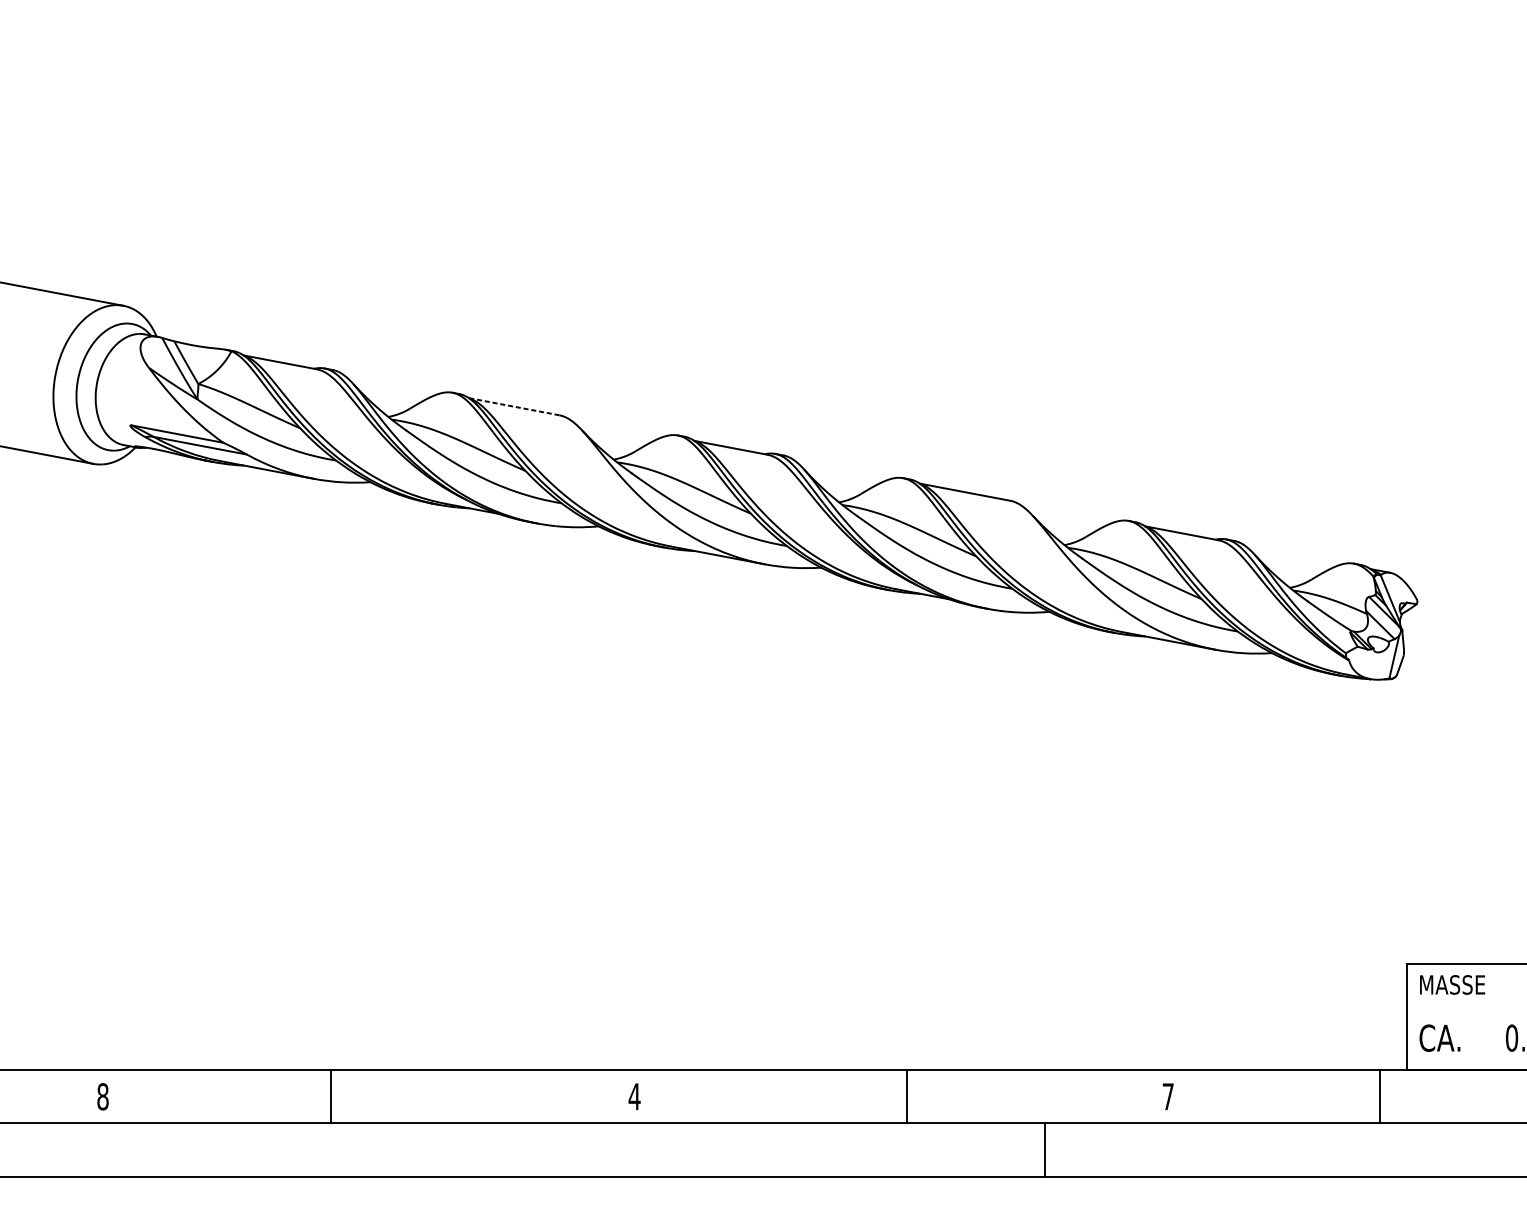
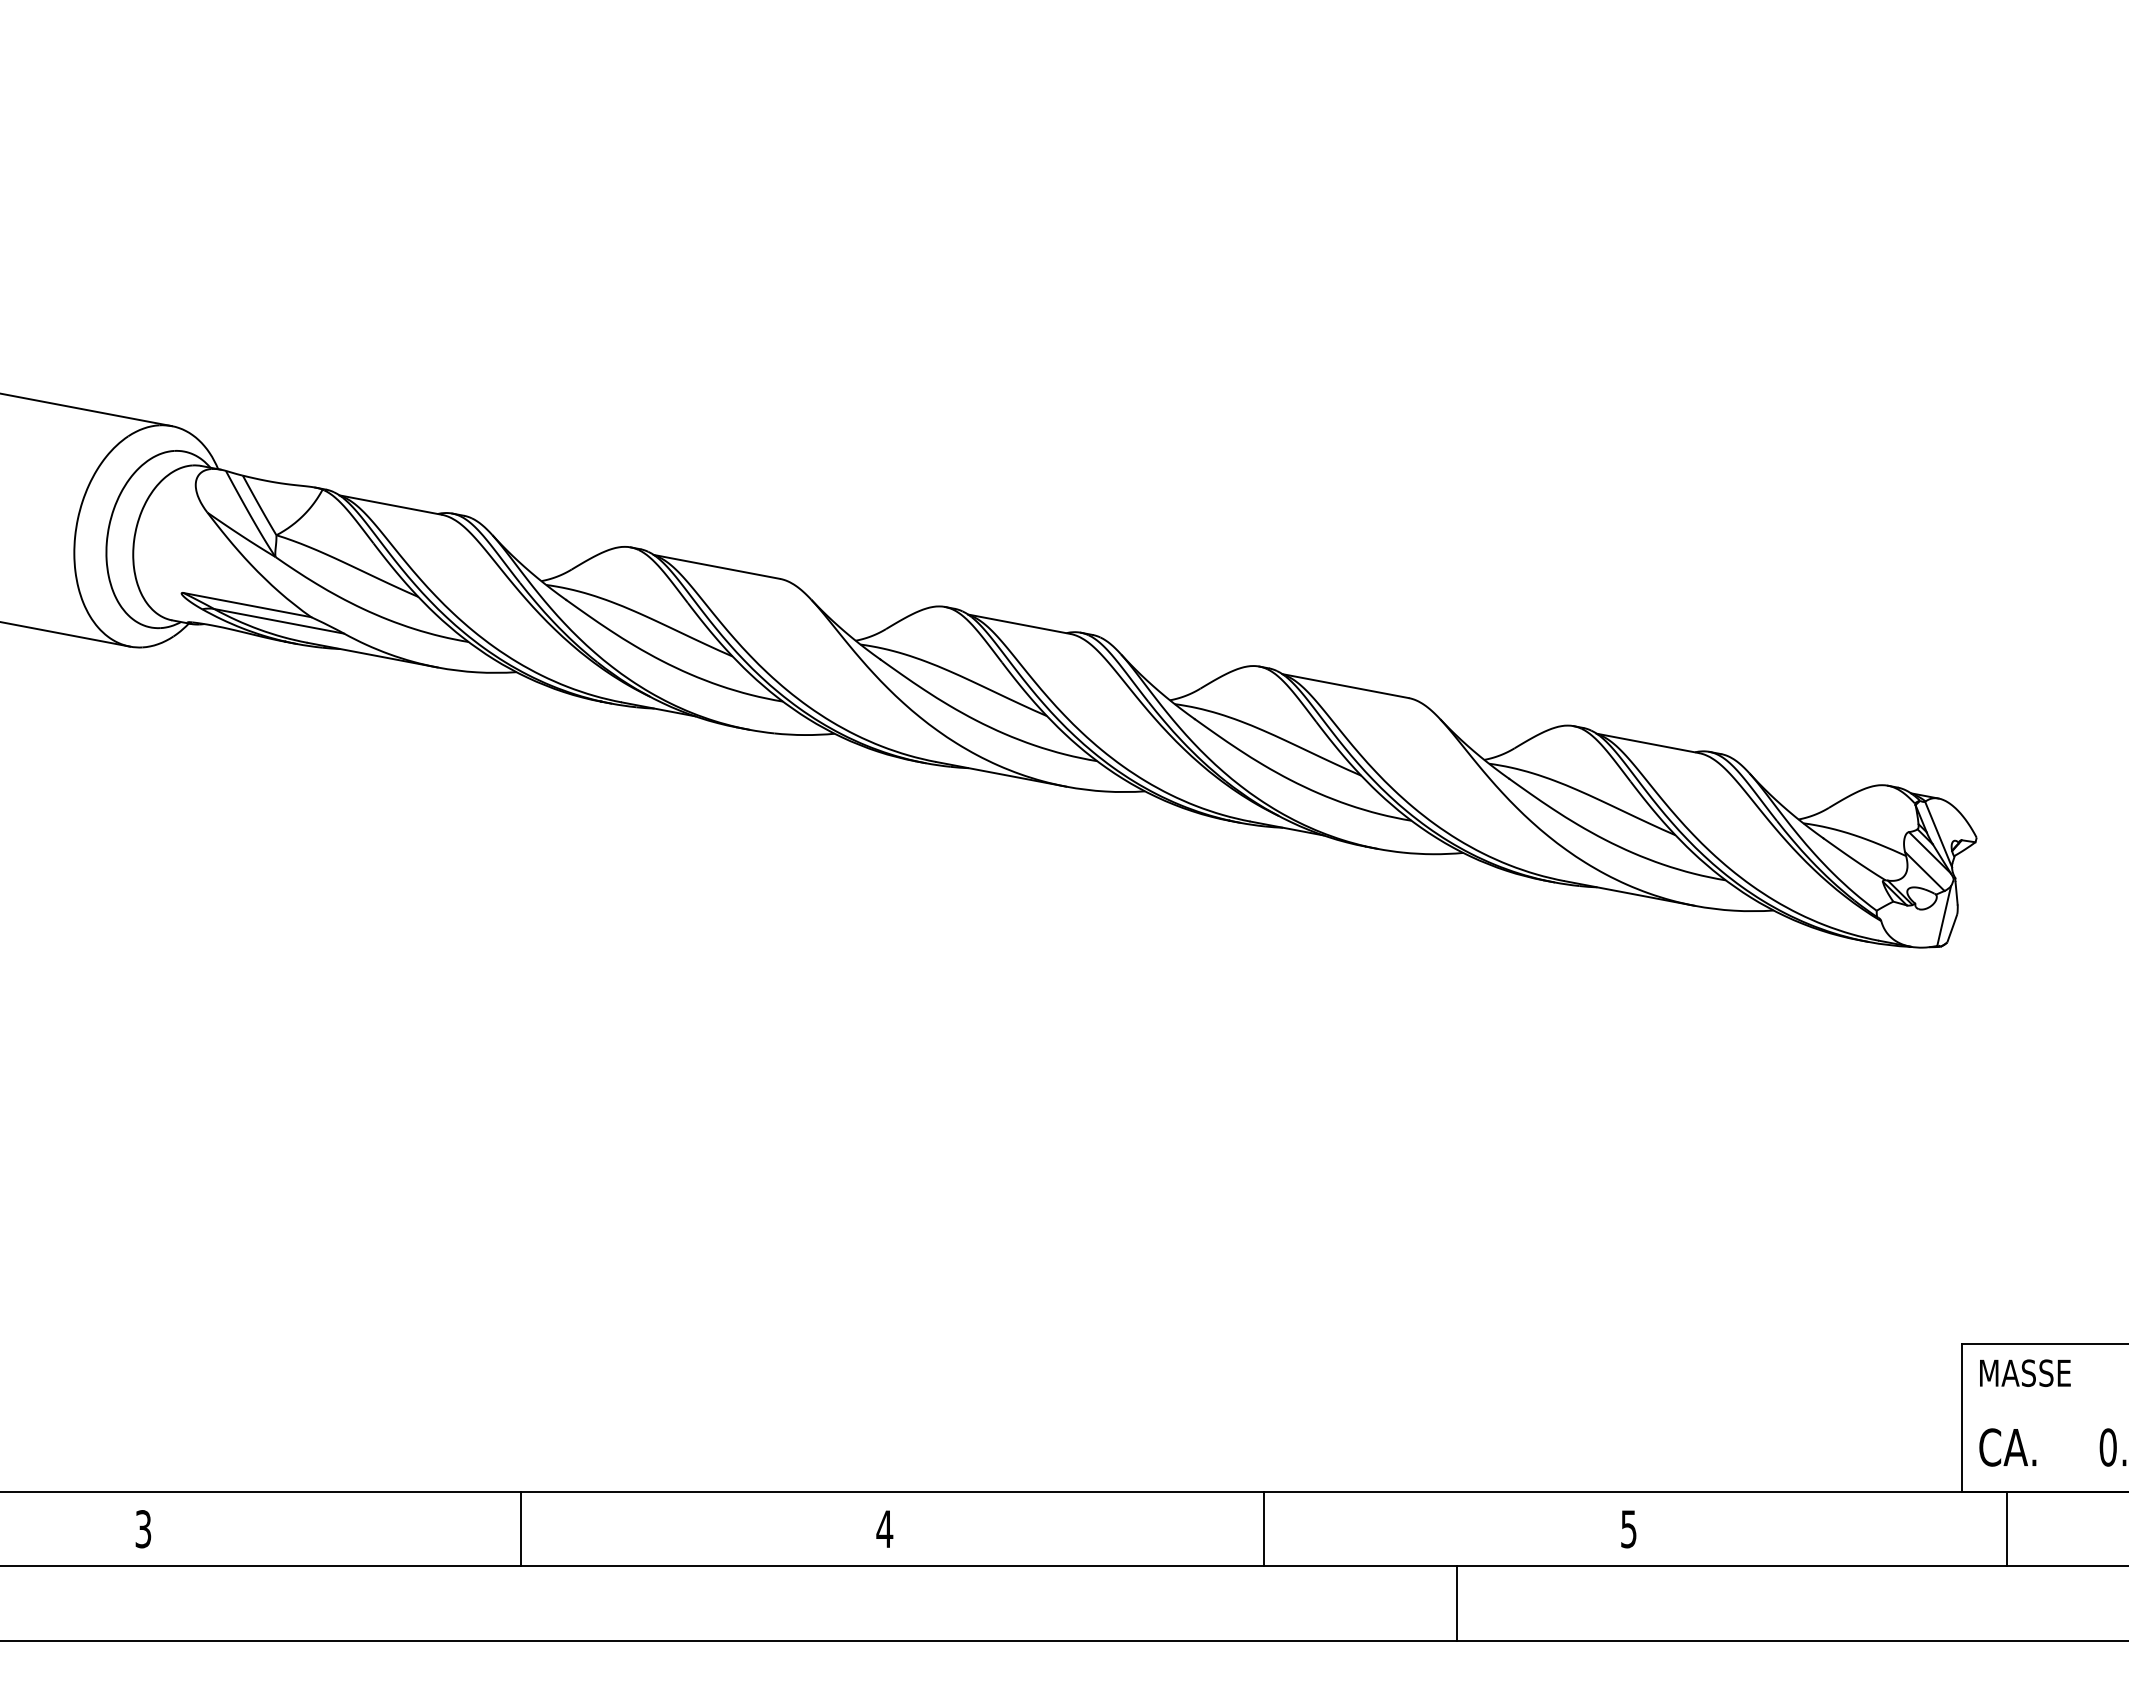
line: (513, 406) -> (716, 566), dashed -> solid
text: (103, 1096) -> (143, 1529), 8 -> 3
line: (331, 1096) -> (521, 1529), moved
text: (1167, 1096) -> (1628, 1529), 7 -> 5
line: (1379, 1096) -> (2006, 1529), moved

